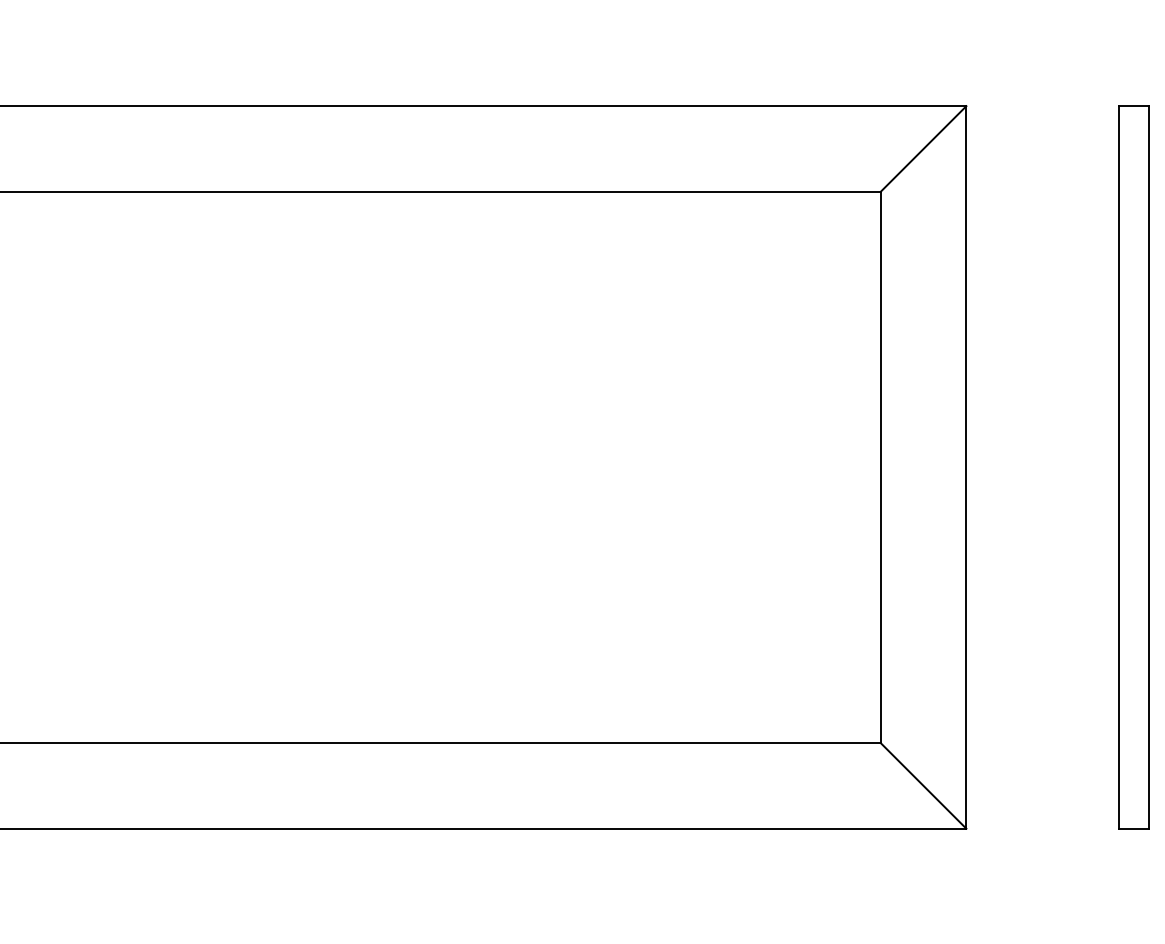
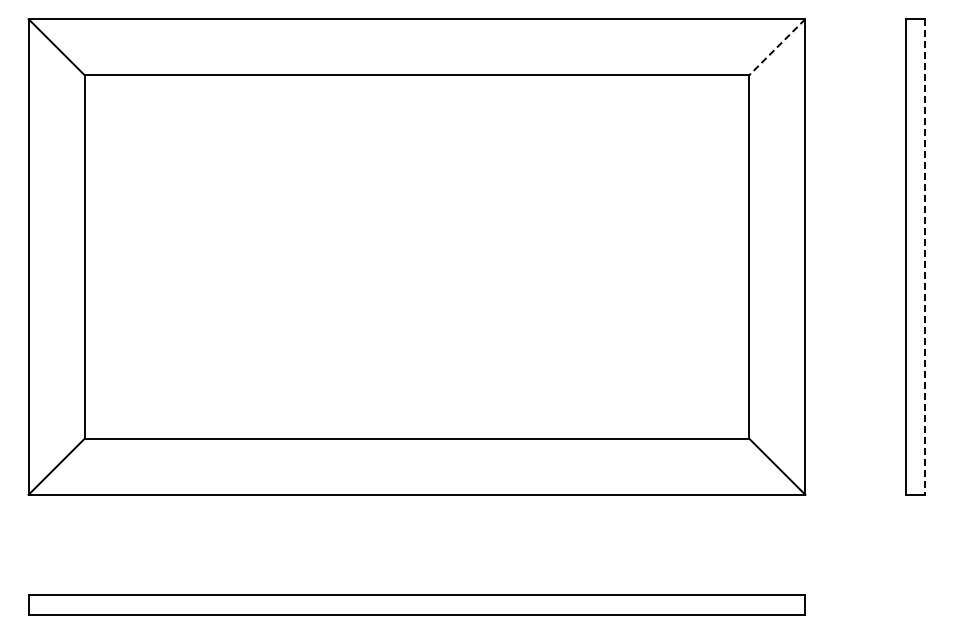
line: (924, 149) -> (777, 47), solid -> dashed
line: (1148, 468) -> (925, 257), solid -> dashed

